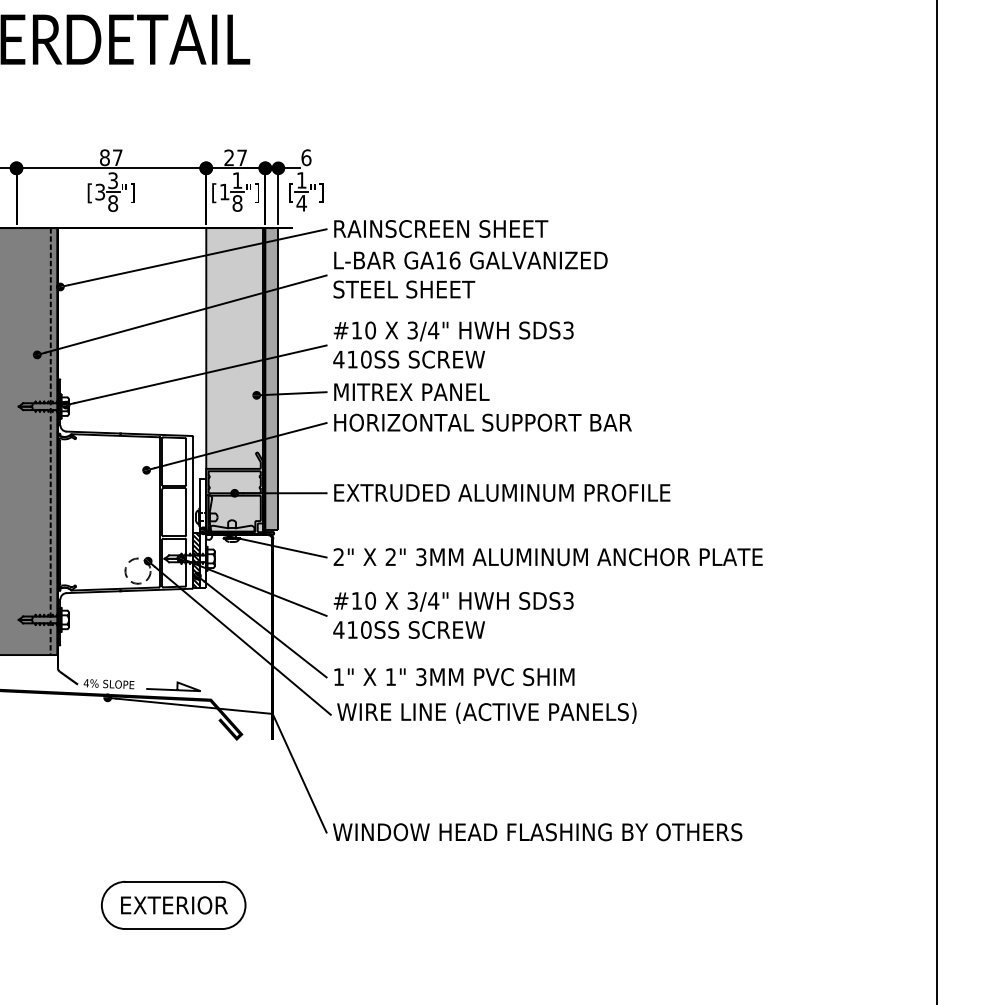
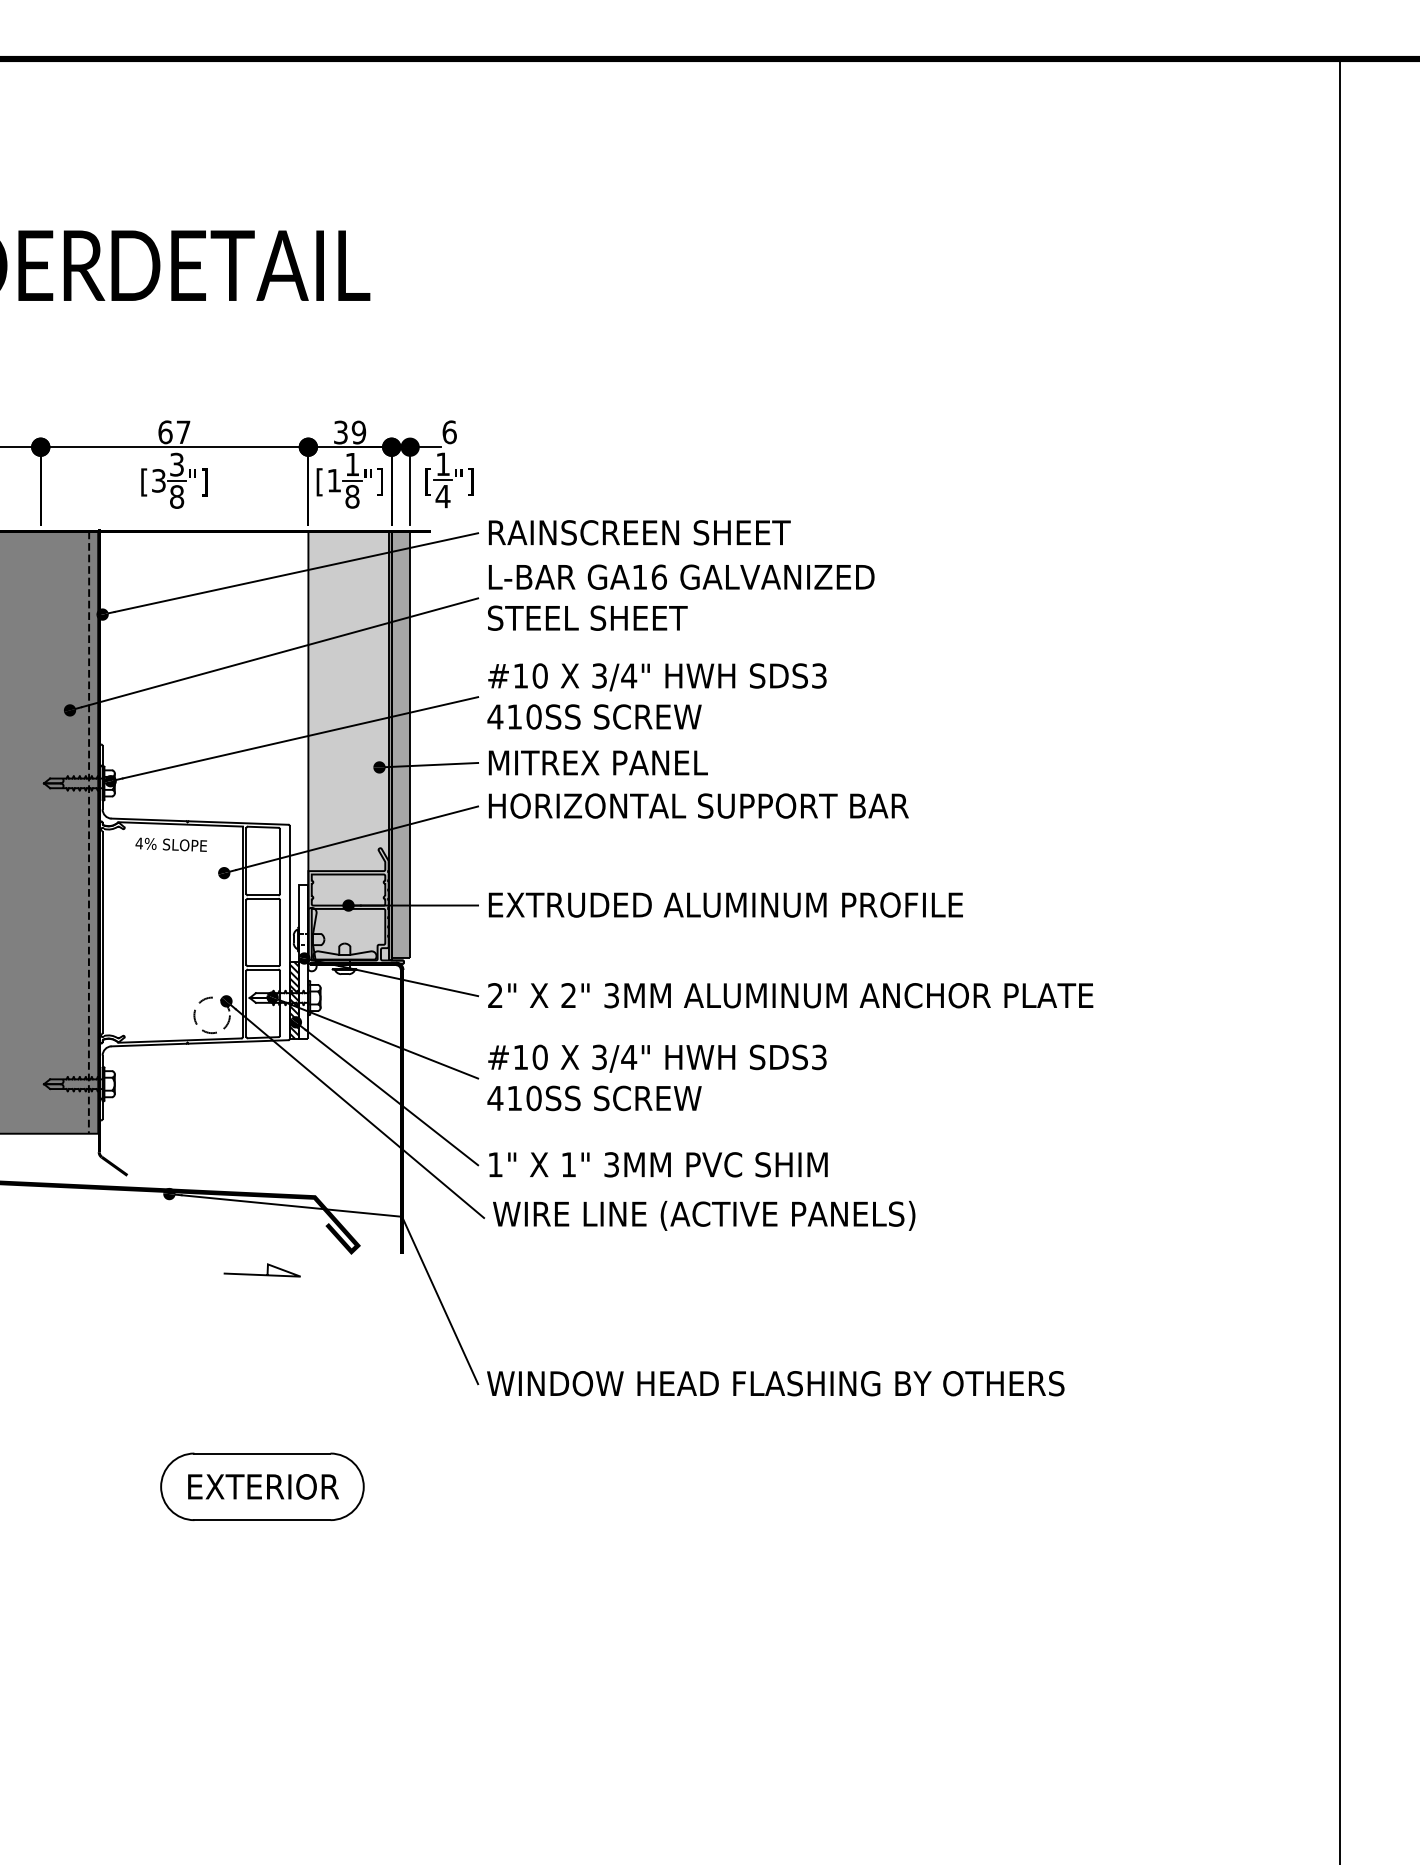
text: (104, 157) -> (165, 431), 87 -> 67
text: (236, 157) -> (350, 432), 27 -> 39
text: (108, 683) -> (170, 844), moved
line: (173, 689) -> (261, 1274), moved

